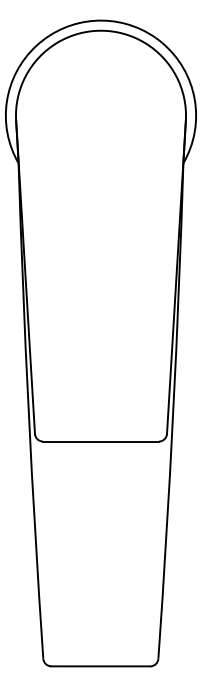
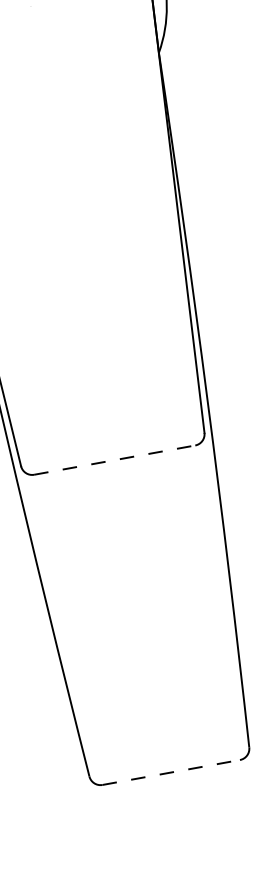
line: (100, 441) -> (114, 460), solid -> dashed
line: (101, 666) -> (172, 772), solid -> dashed

